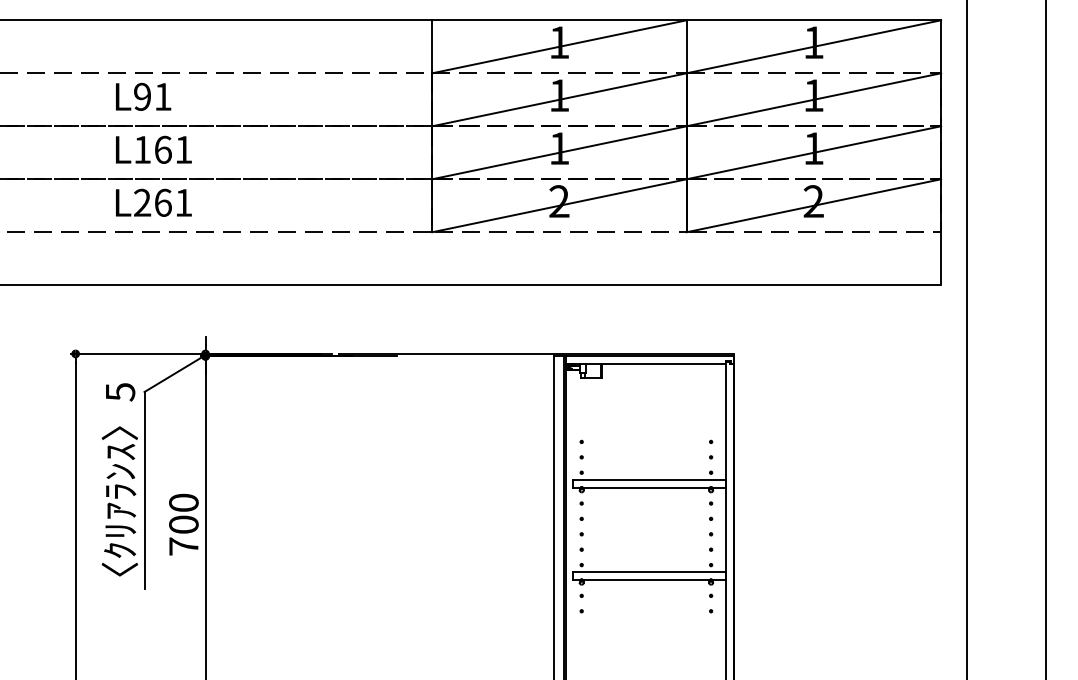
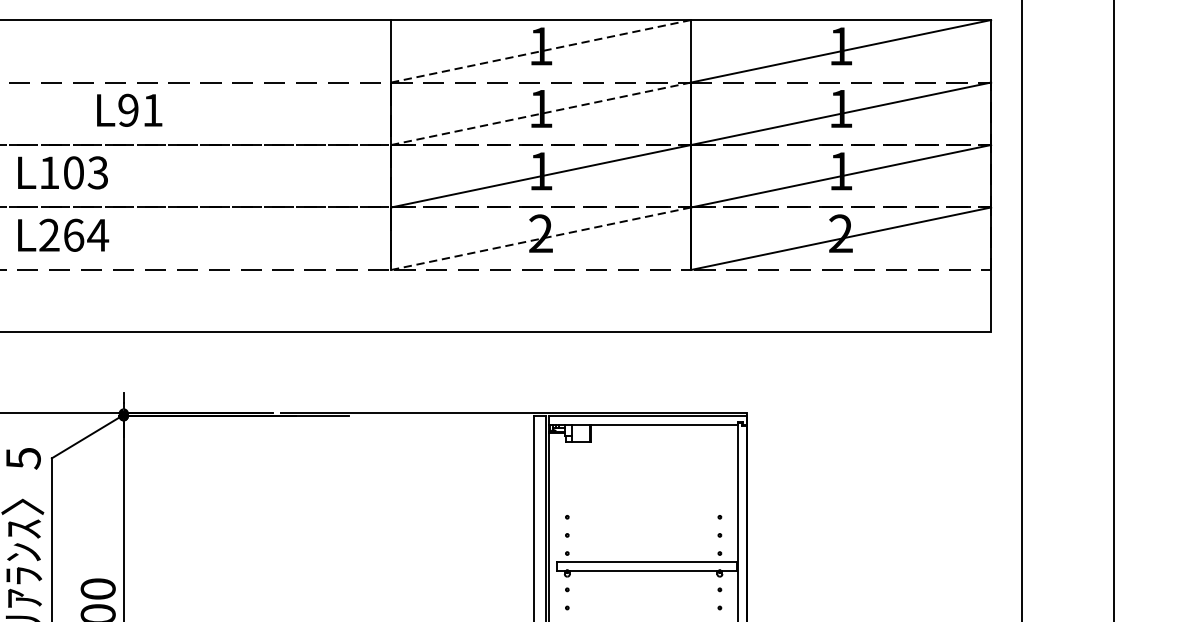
line: (559, 46) -> (541, 50), solid -> dashed
text: (143, 96) -> (129, 109), moved
line: (559, 99) -> (541, 113), solid -> dashed
text: (173, 149) -> (85, 172), L161 -> L103
text: (183, 202) -> (97, 234), L261 -> L264
line: (559, 205) -> (541, 238), solid -> dashed

